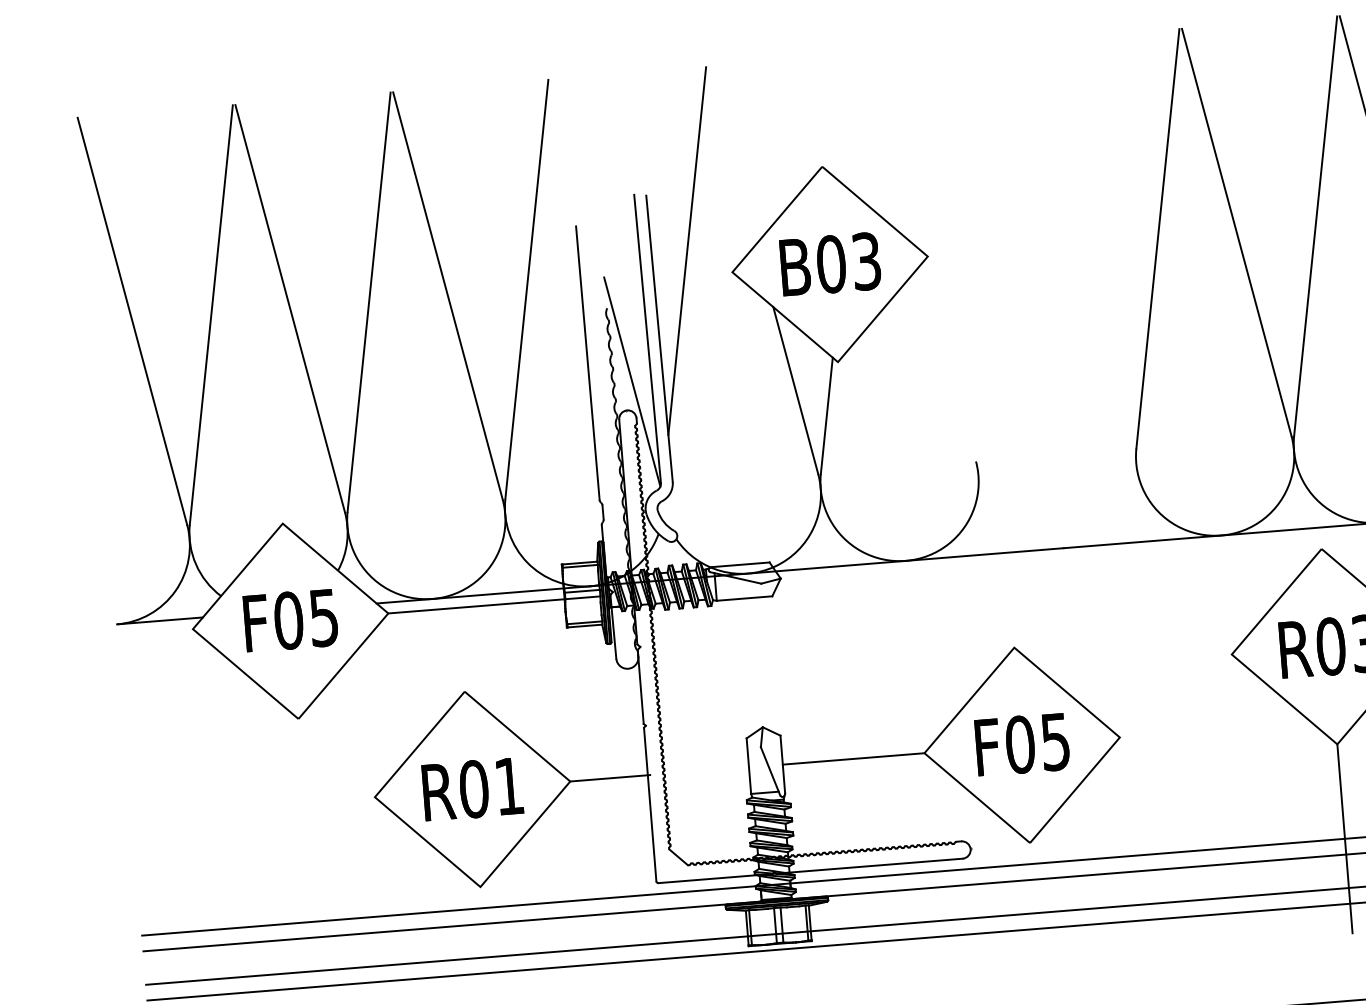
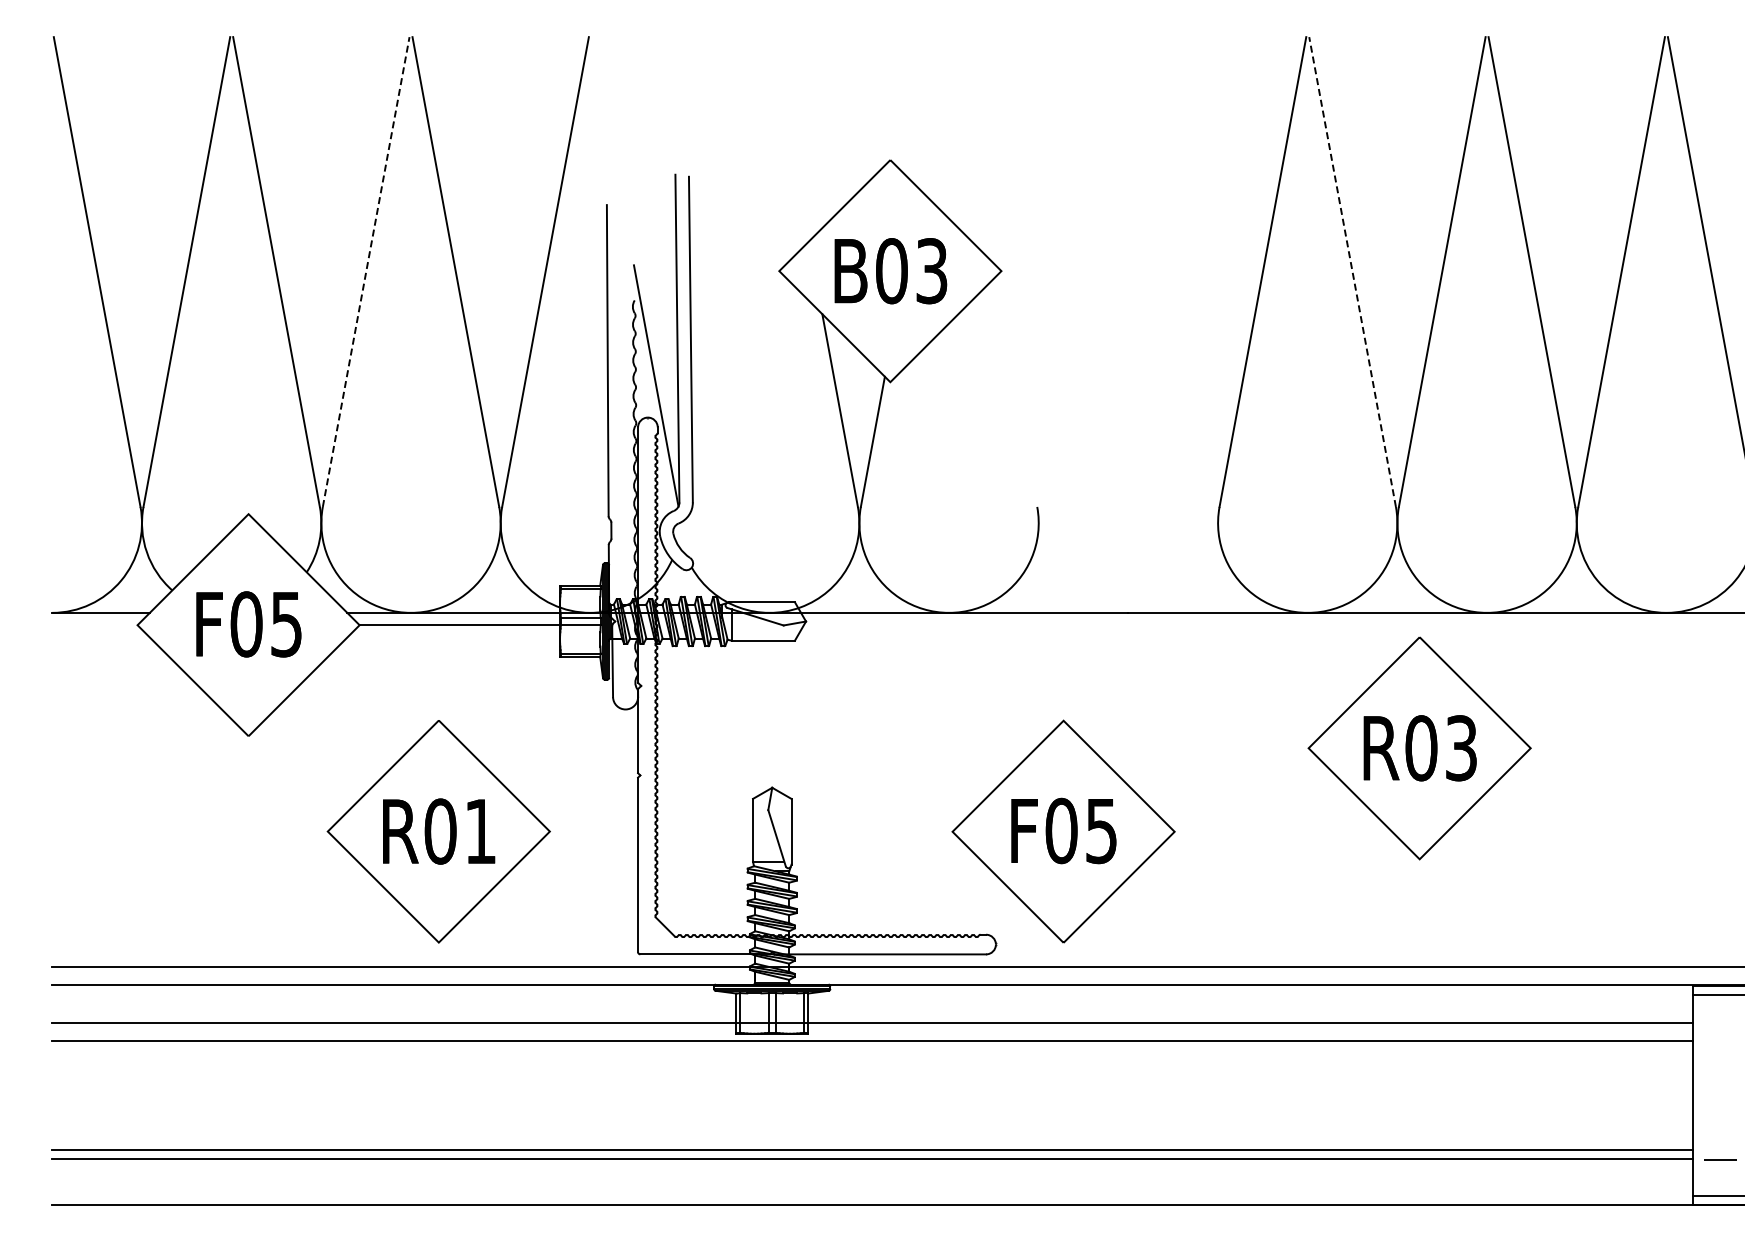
line: (1236, 232) -> (1352, 272), solid -> dashed
line: (687, 251) -> (730, 243), removed
line: (369, 302) -> (366, 272), solid -> dashed
line: (853, 758) -> (871, 831), removed
line: (609, 778) -> (594, 831), removed
line: (1344, 838) -> (1419, 966), removed

